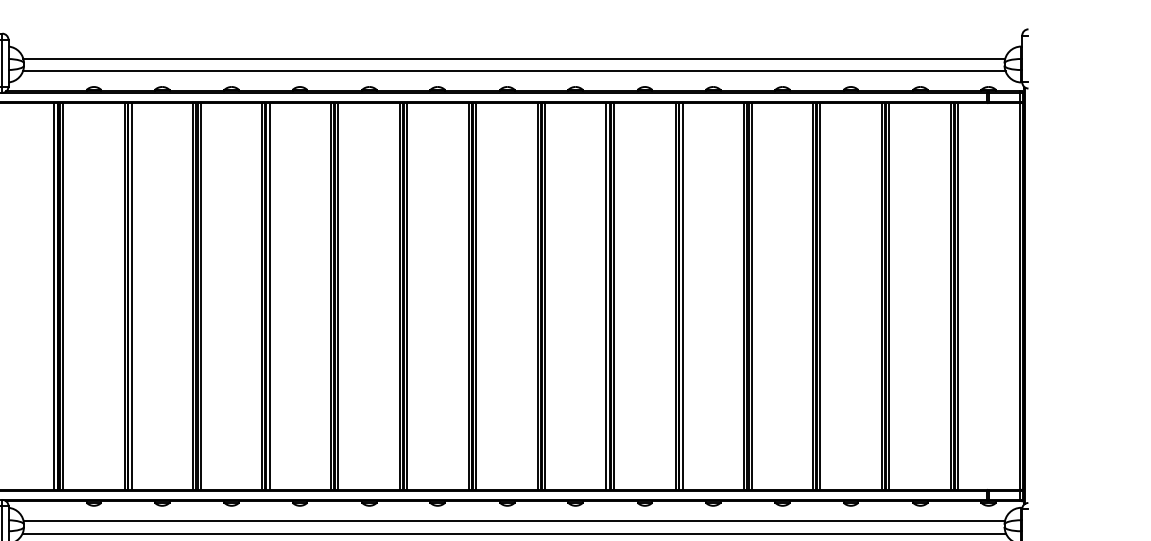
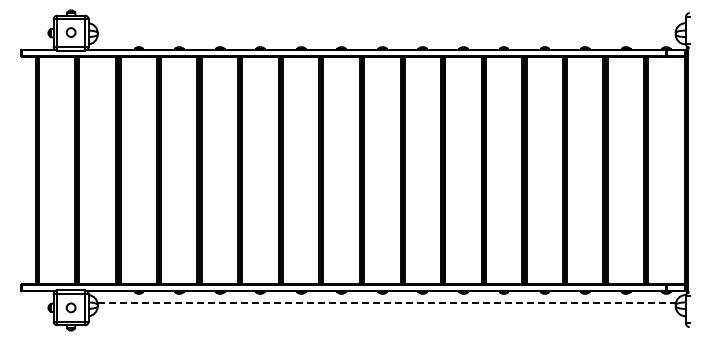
line: (513, 58) -> (386, 30), removed
line: (513, 70) -> (386, 37), removed
line: (515, 522) -> (387, 303), solid -> dashed
line: (513, 533) -> (386, 310), removed

